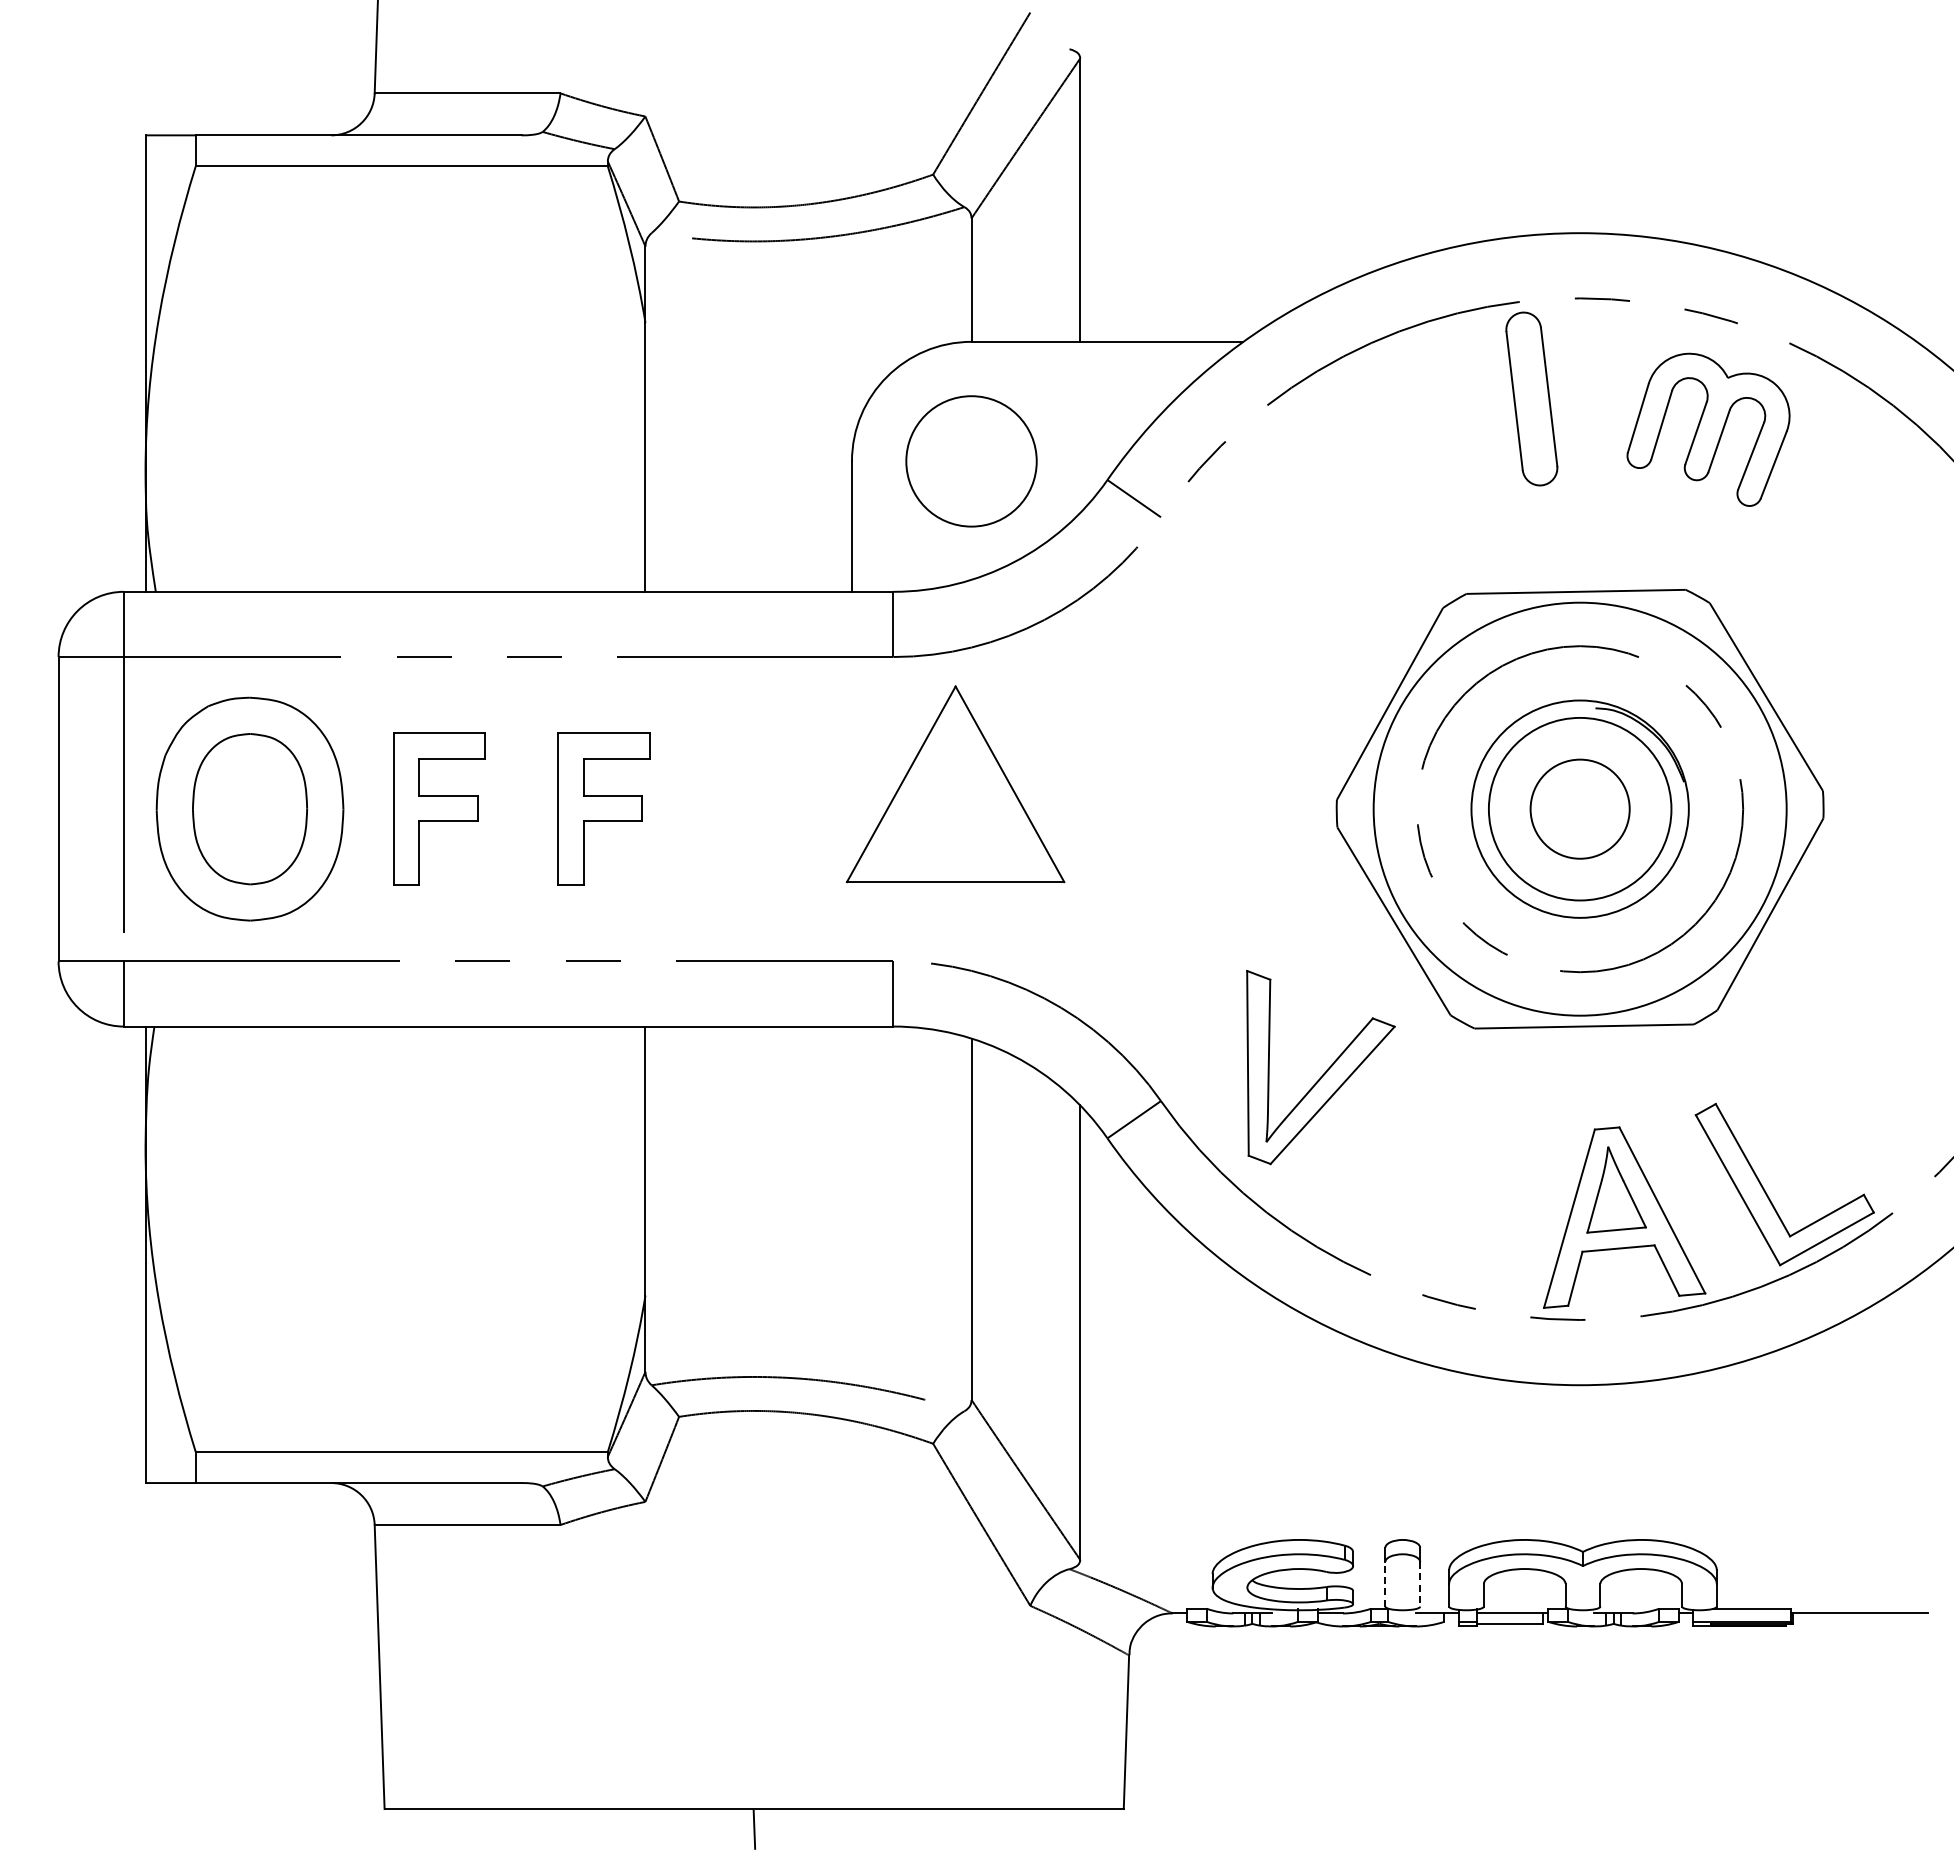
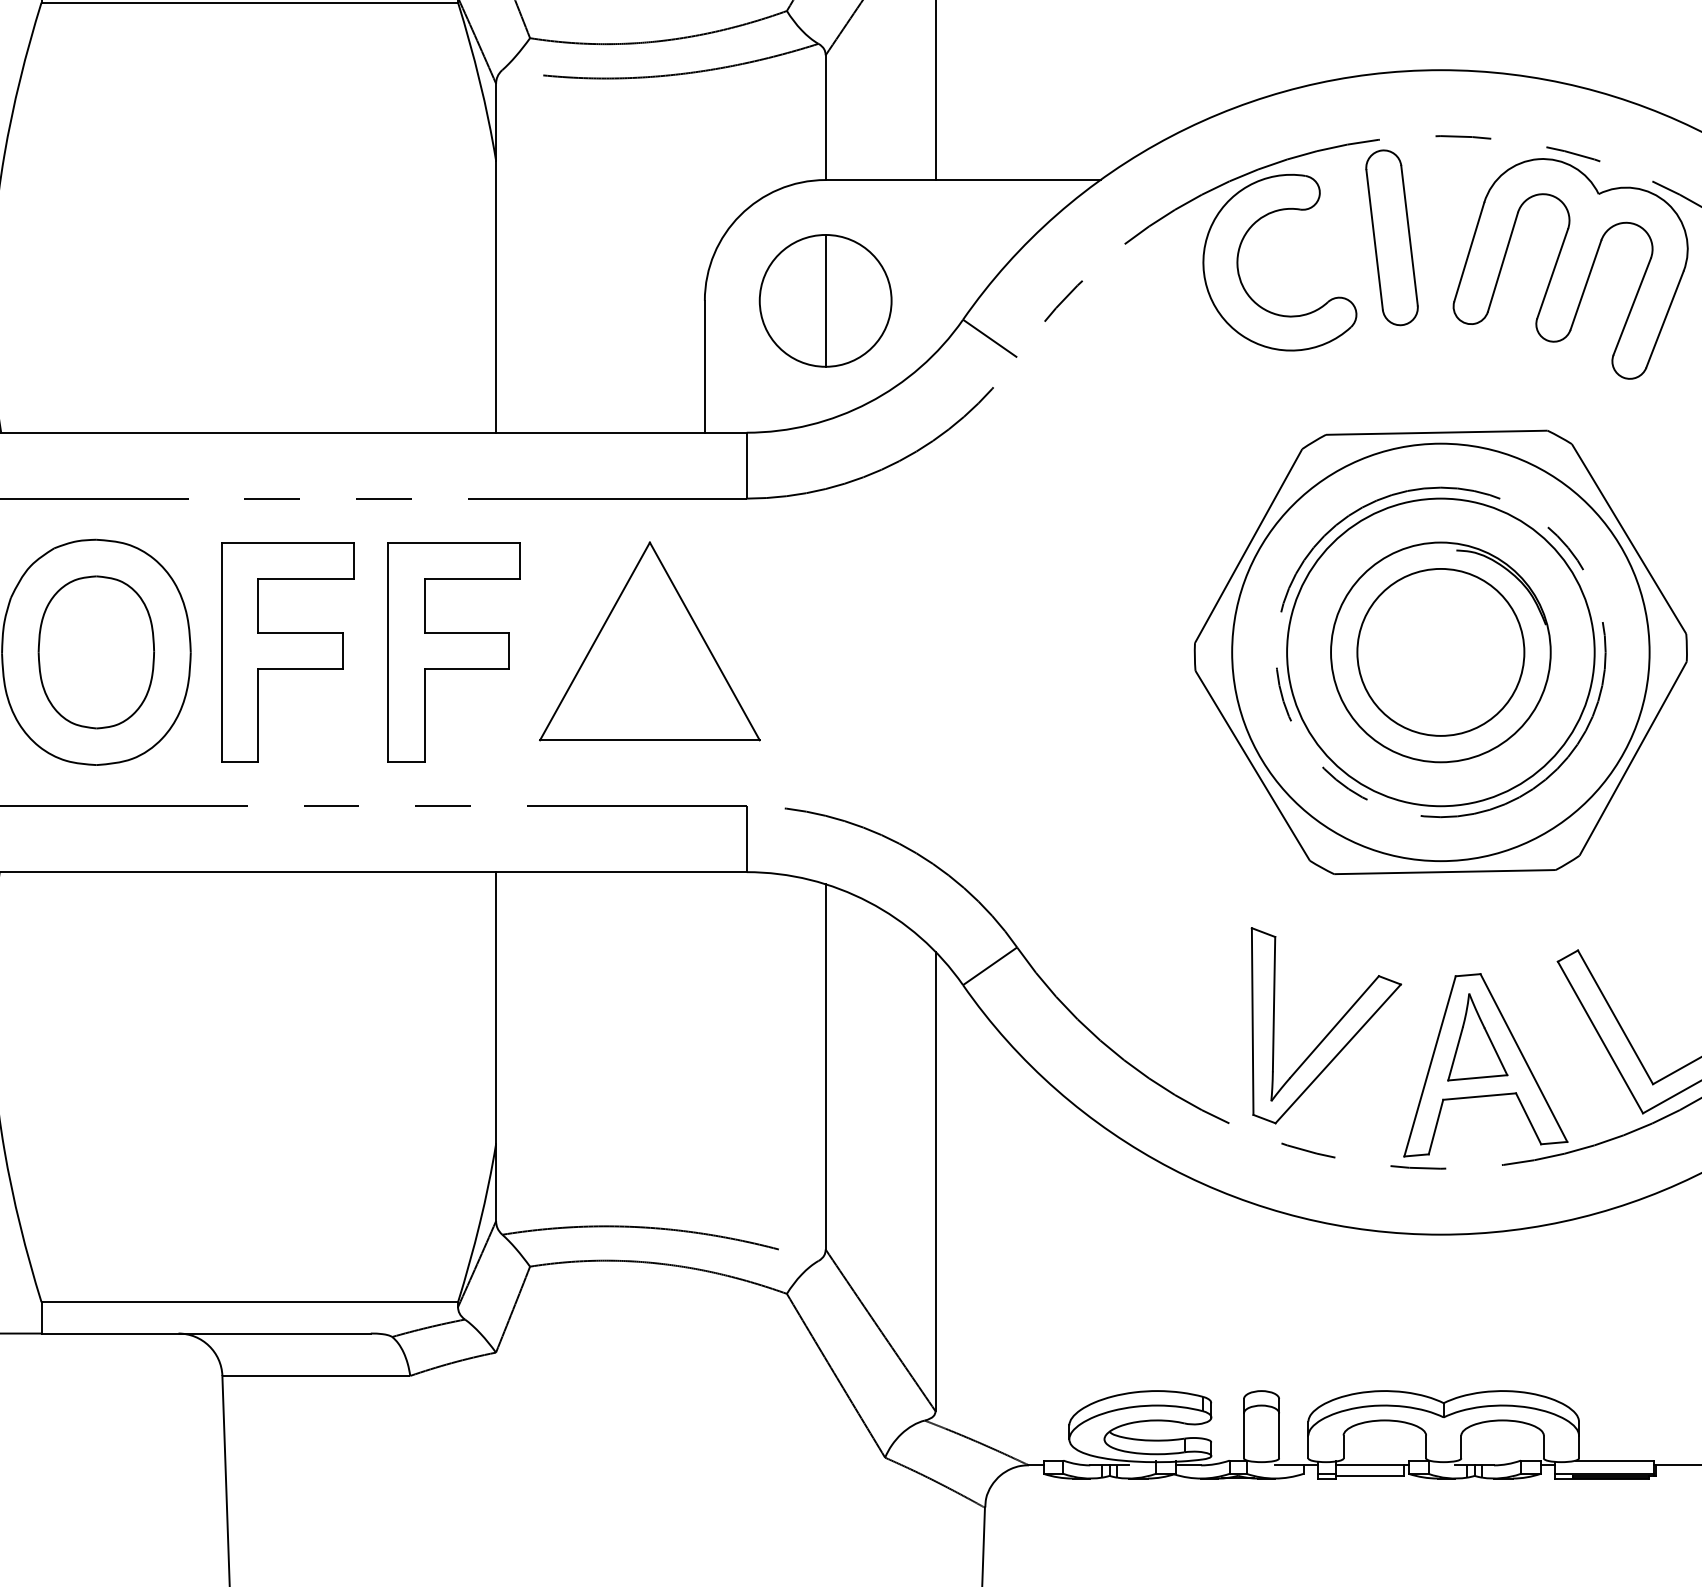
part: (1380, 428) -> (1239, 267), added
part: (1708, 429) -> (1570, 268), size x1.43
line: (971, 461) -> (825, 300), added
part: (955, 784) -> (649, 641), moved
circle: (1579, 808) -> (1440, 651), size x1.67
part: (439, 809) -> (287, 652), size x1.43
part: (603, 809) -> (453, 652), size x1.43
circle: (1580, 809) -> (1441, 652), size x1.67
part: (1325, 1071) -> (1331, 1029), moved
line: (1385, 1583) -> (1244, 1435), dashed -> solid
line: (1420, 1584) -> (1279, 1436), dashed -> solid

